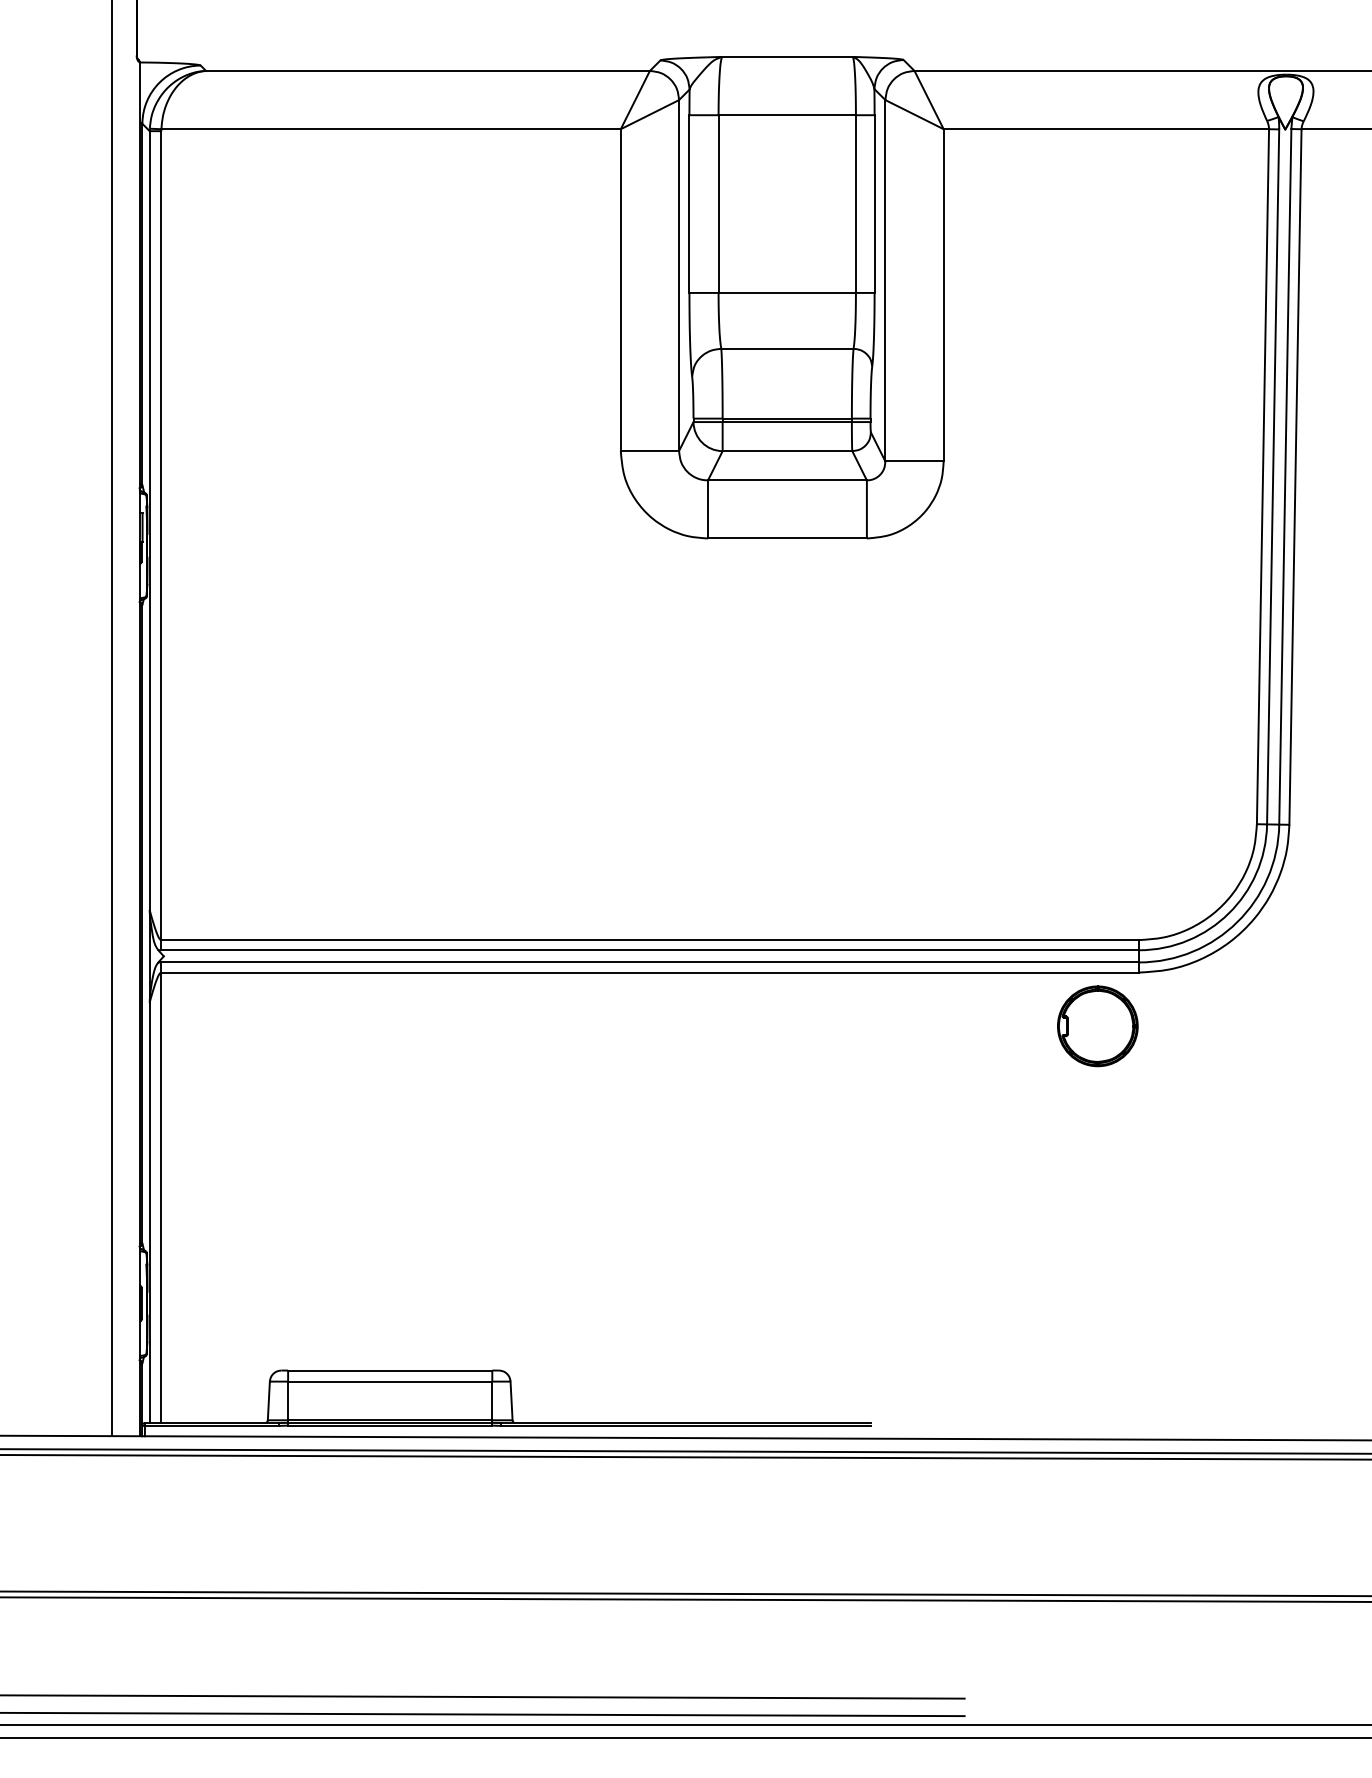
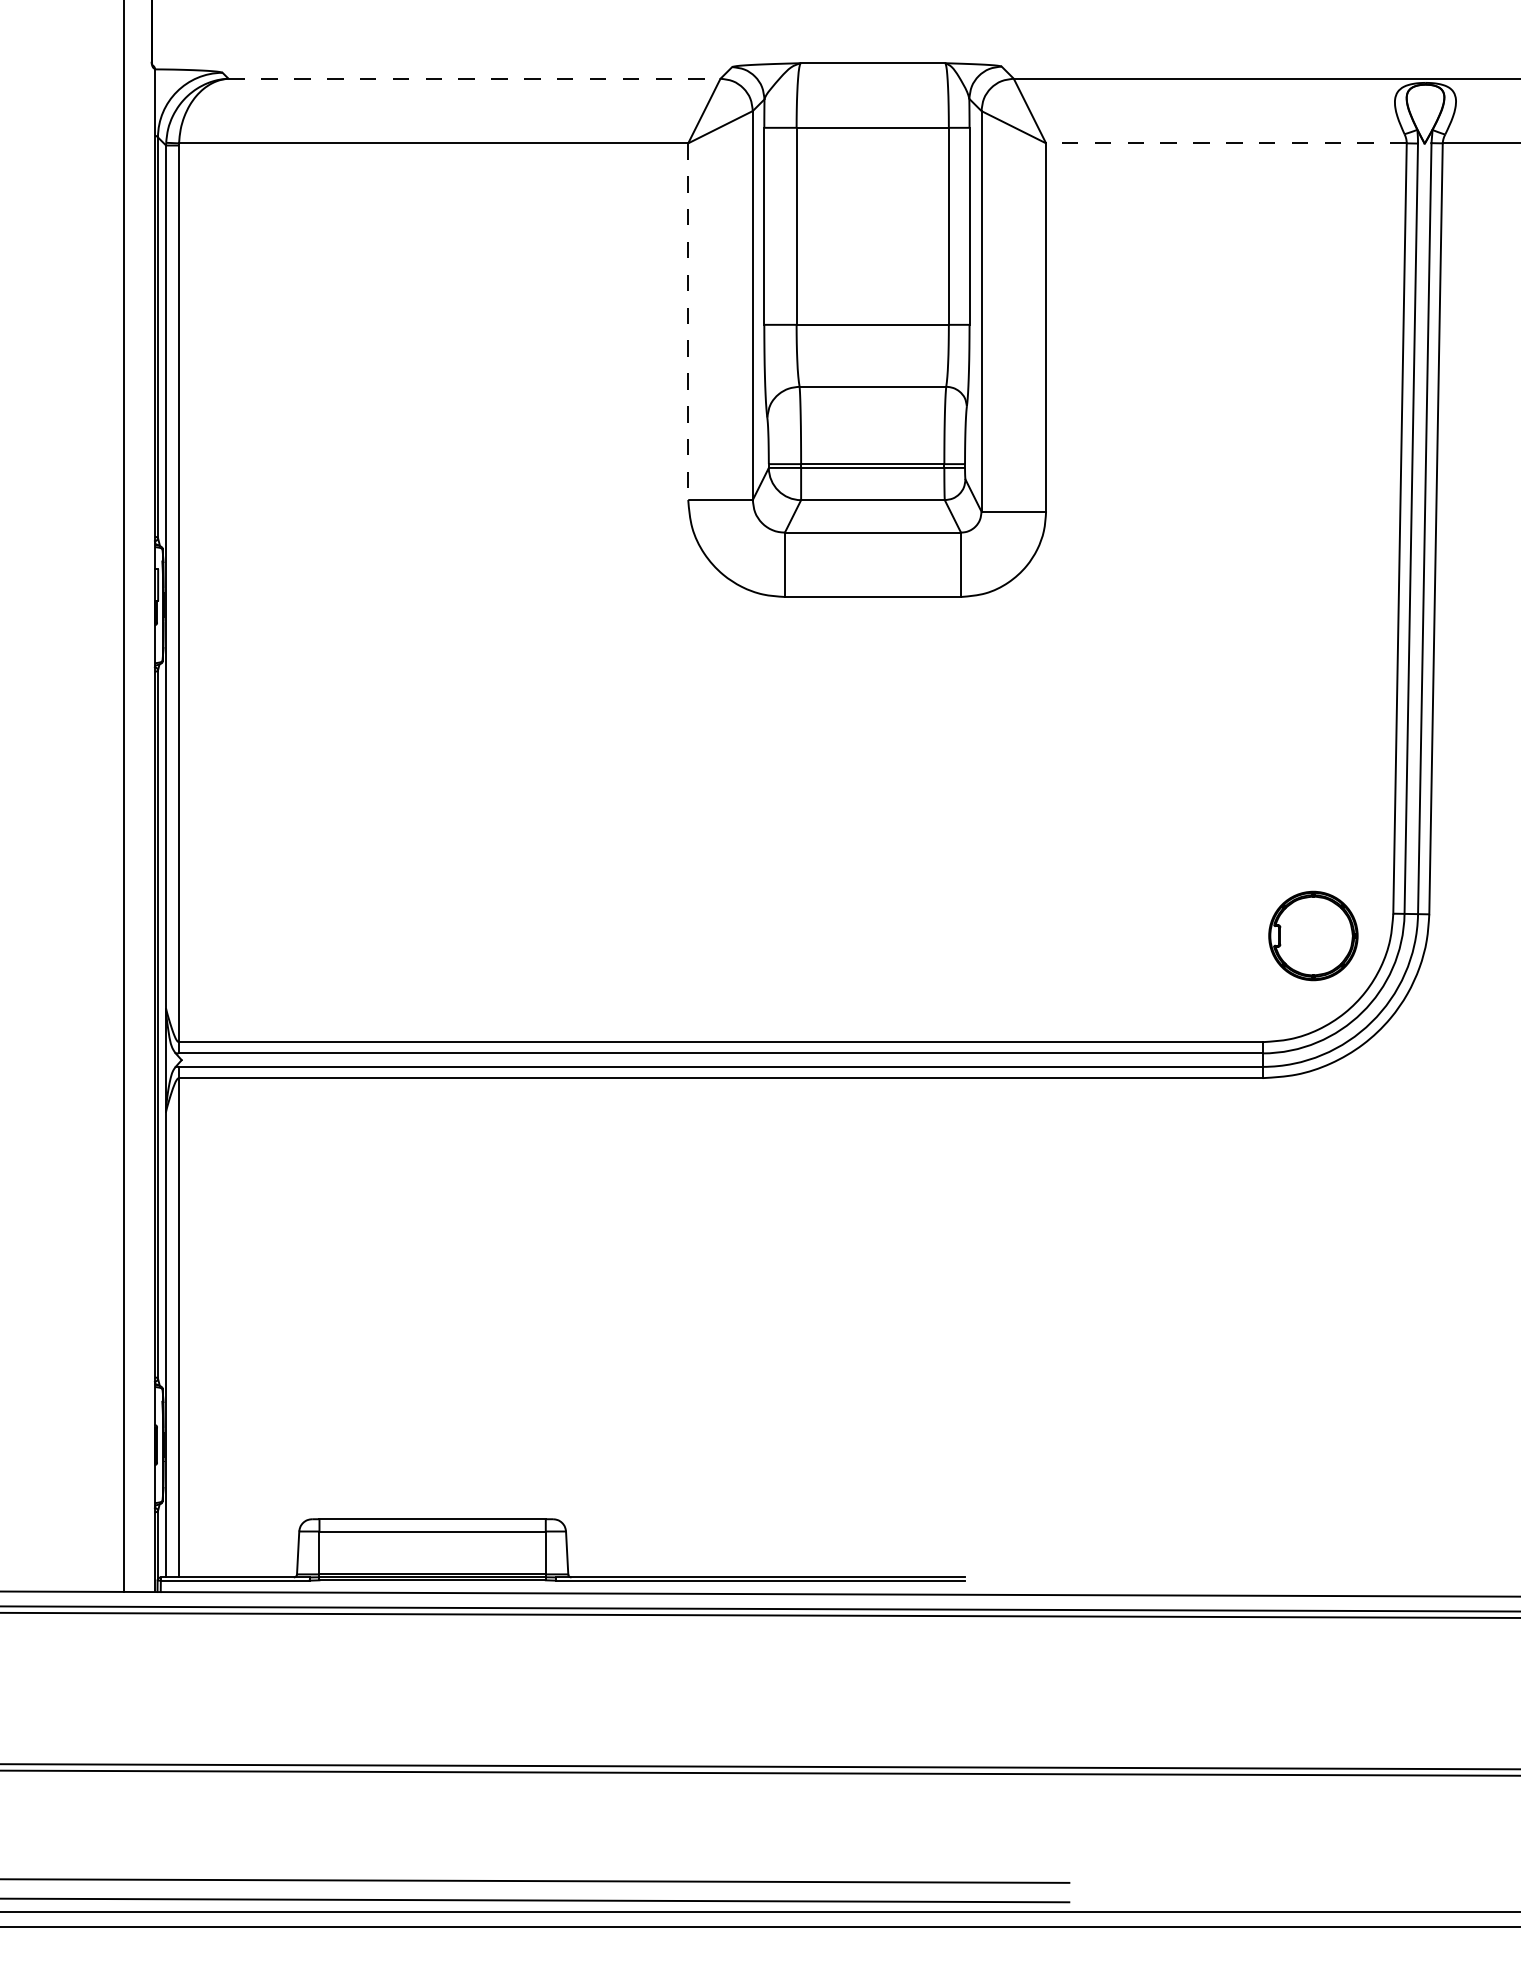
line: (428, 70) -> (475, 78), solid -> dashed
line: (1106, 129) -> (1226, 143), solid -> dashed
line: (620, 290) -> (687, 322), solid -> dashed
part: (1097, 1026) -> (1313, 936), moved

